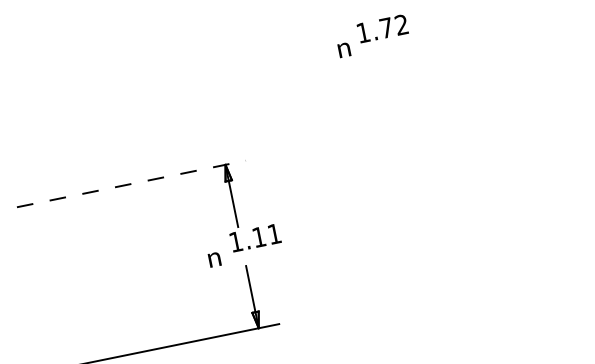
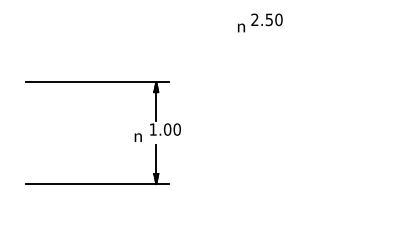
text: (381, 28) -> (266, 19), 1.72 -> 2.50
line: (132, 184) -> (98, 82), dashed -> solid
text: (265, 235) -> (171, 129), 1.11 -> 1.00

